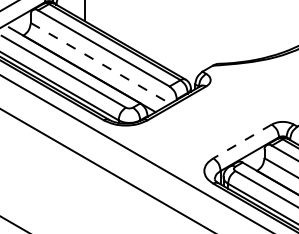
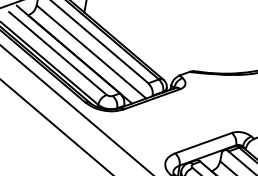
line: (100, 63) -> (91, 52), dashed -> solid
line: (242, 141) -> (203, 143), dashed -> solid

